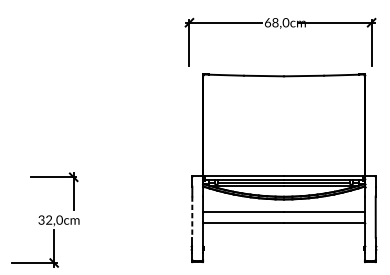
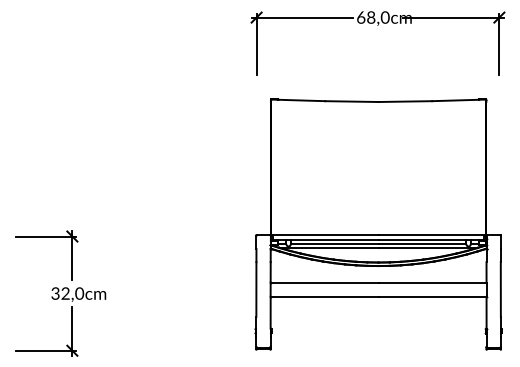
part: (280, 28) -> (377, 25), moved
part: (54, 178) -> (46, 237), moved
line: (192, 217) -> (256, 290), dashed -> solid

